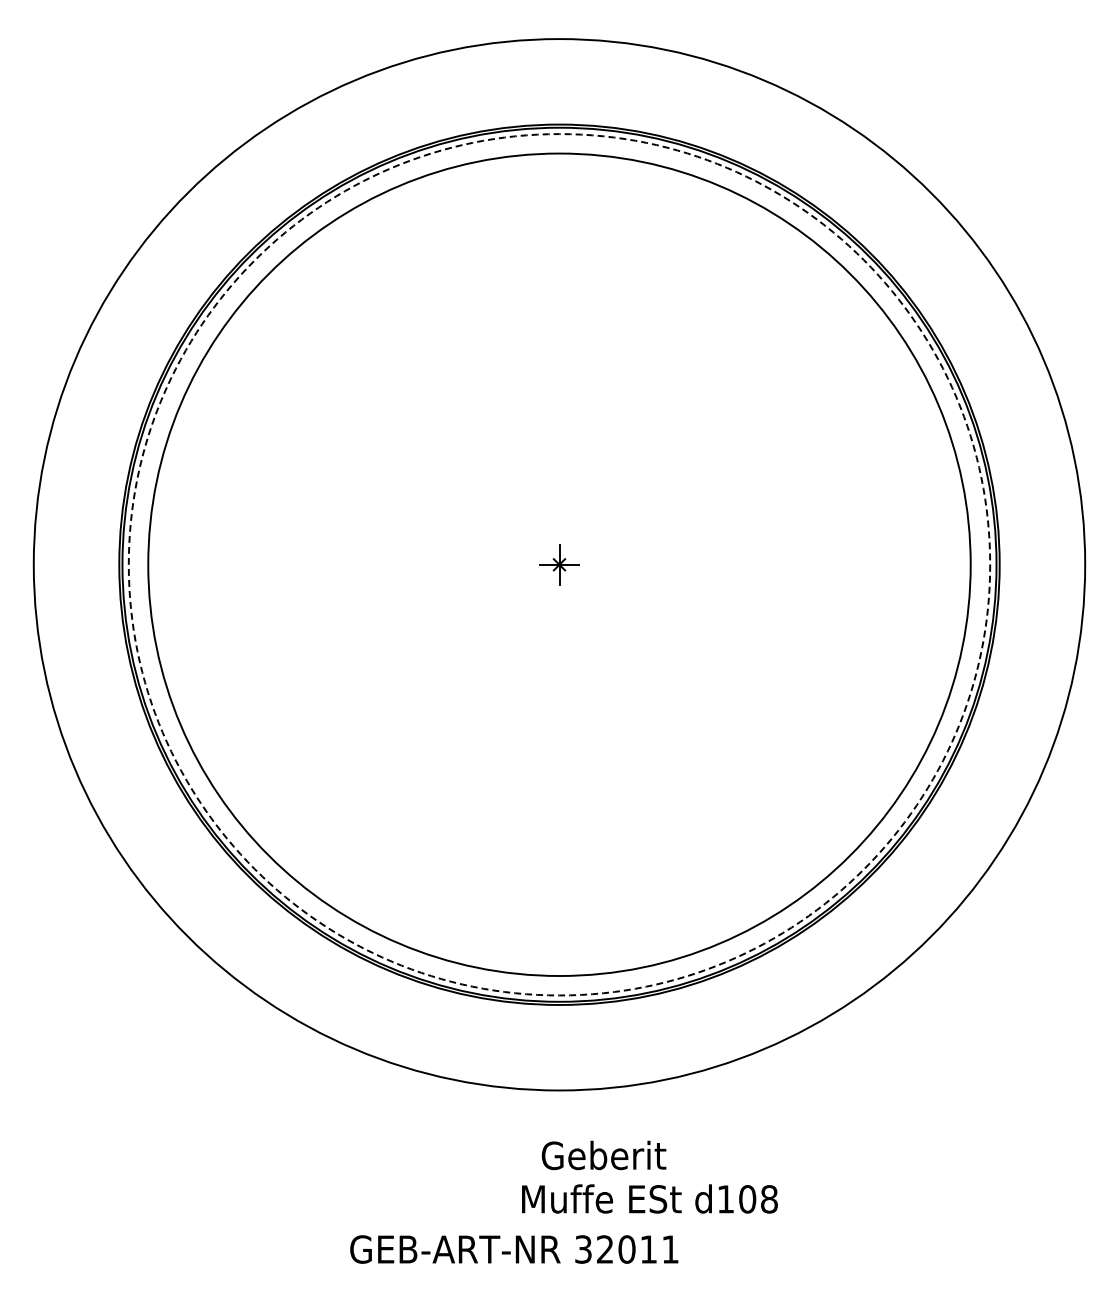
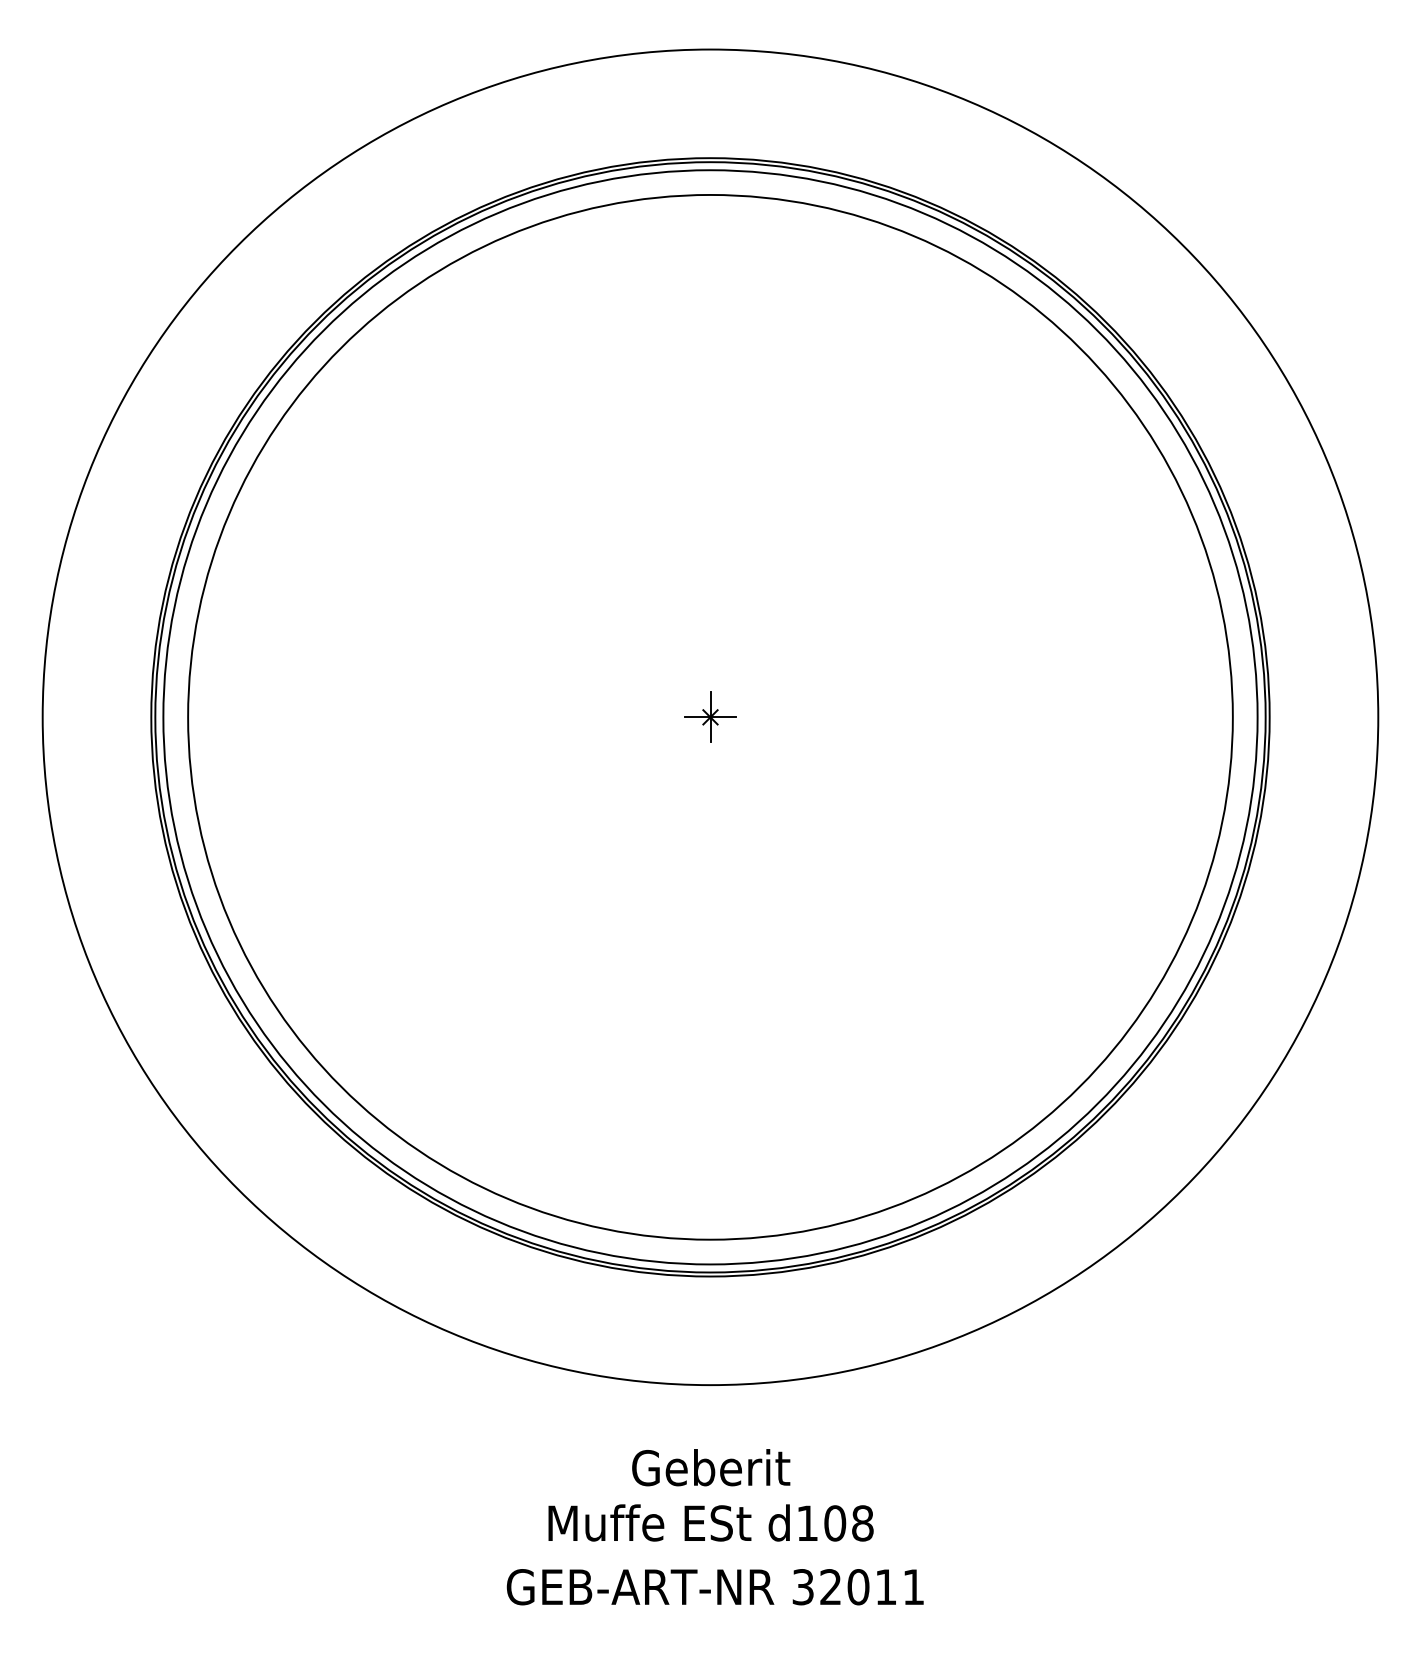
circle: (559, 564) -> (710, 716), dashed -> solid
text: (603, 1155) -> (710, 1467), moved
text: (649, 1198) -> (710, 1522), moved
text: (514, 1249) -> (715, 1587), moved

